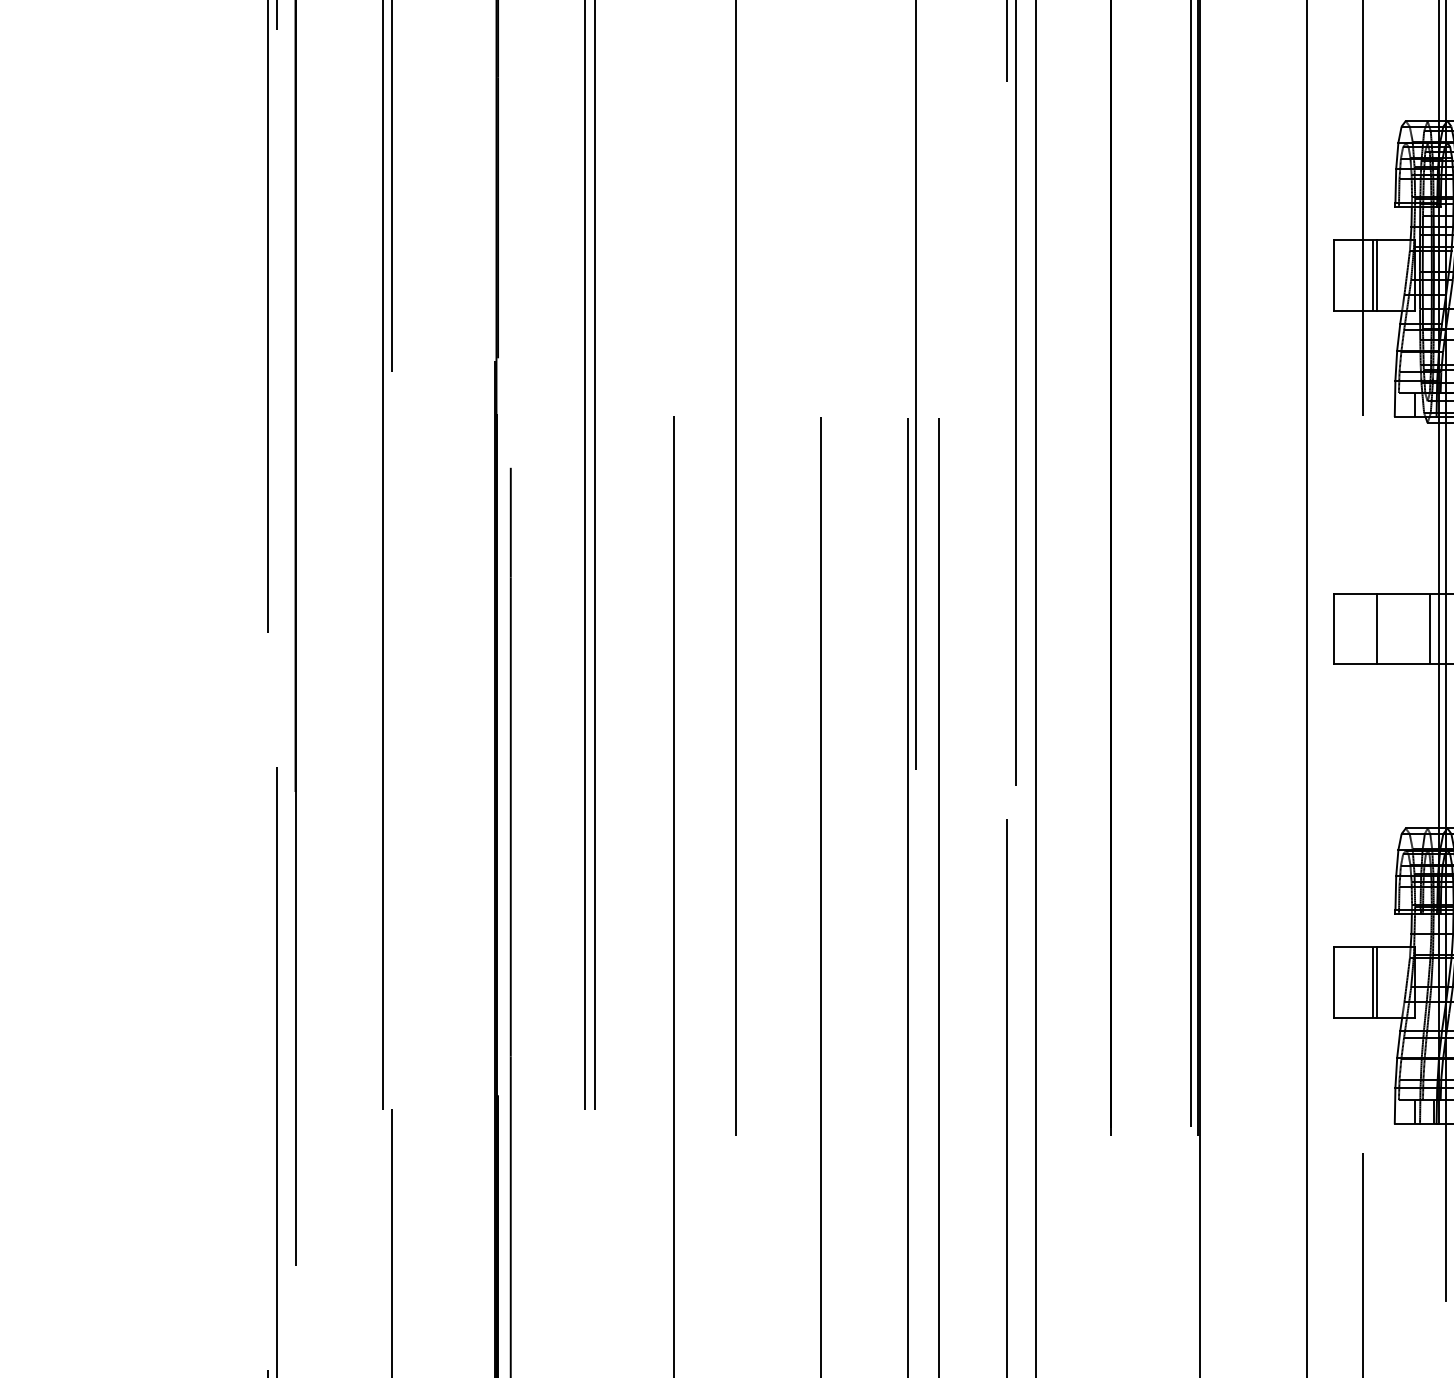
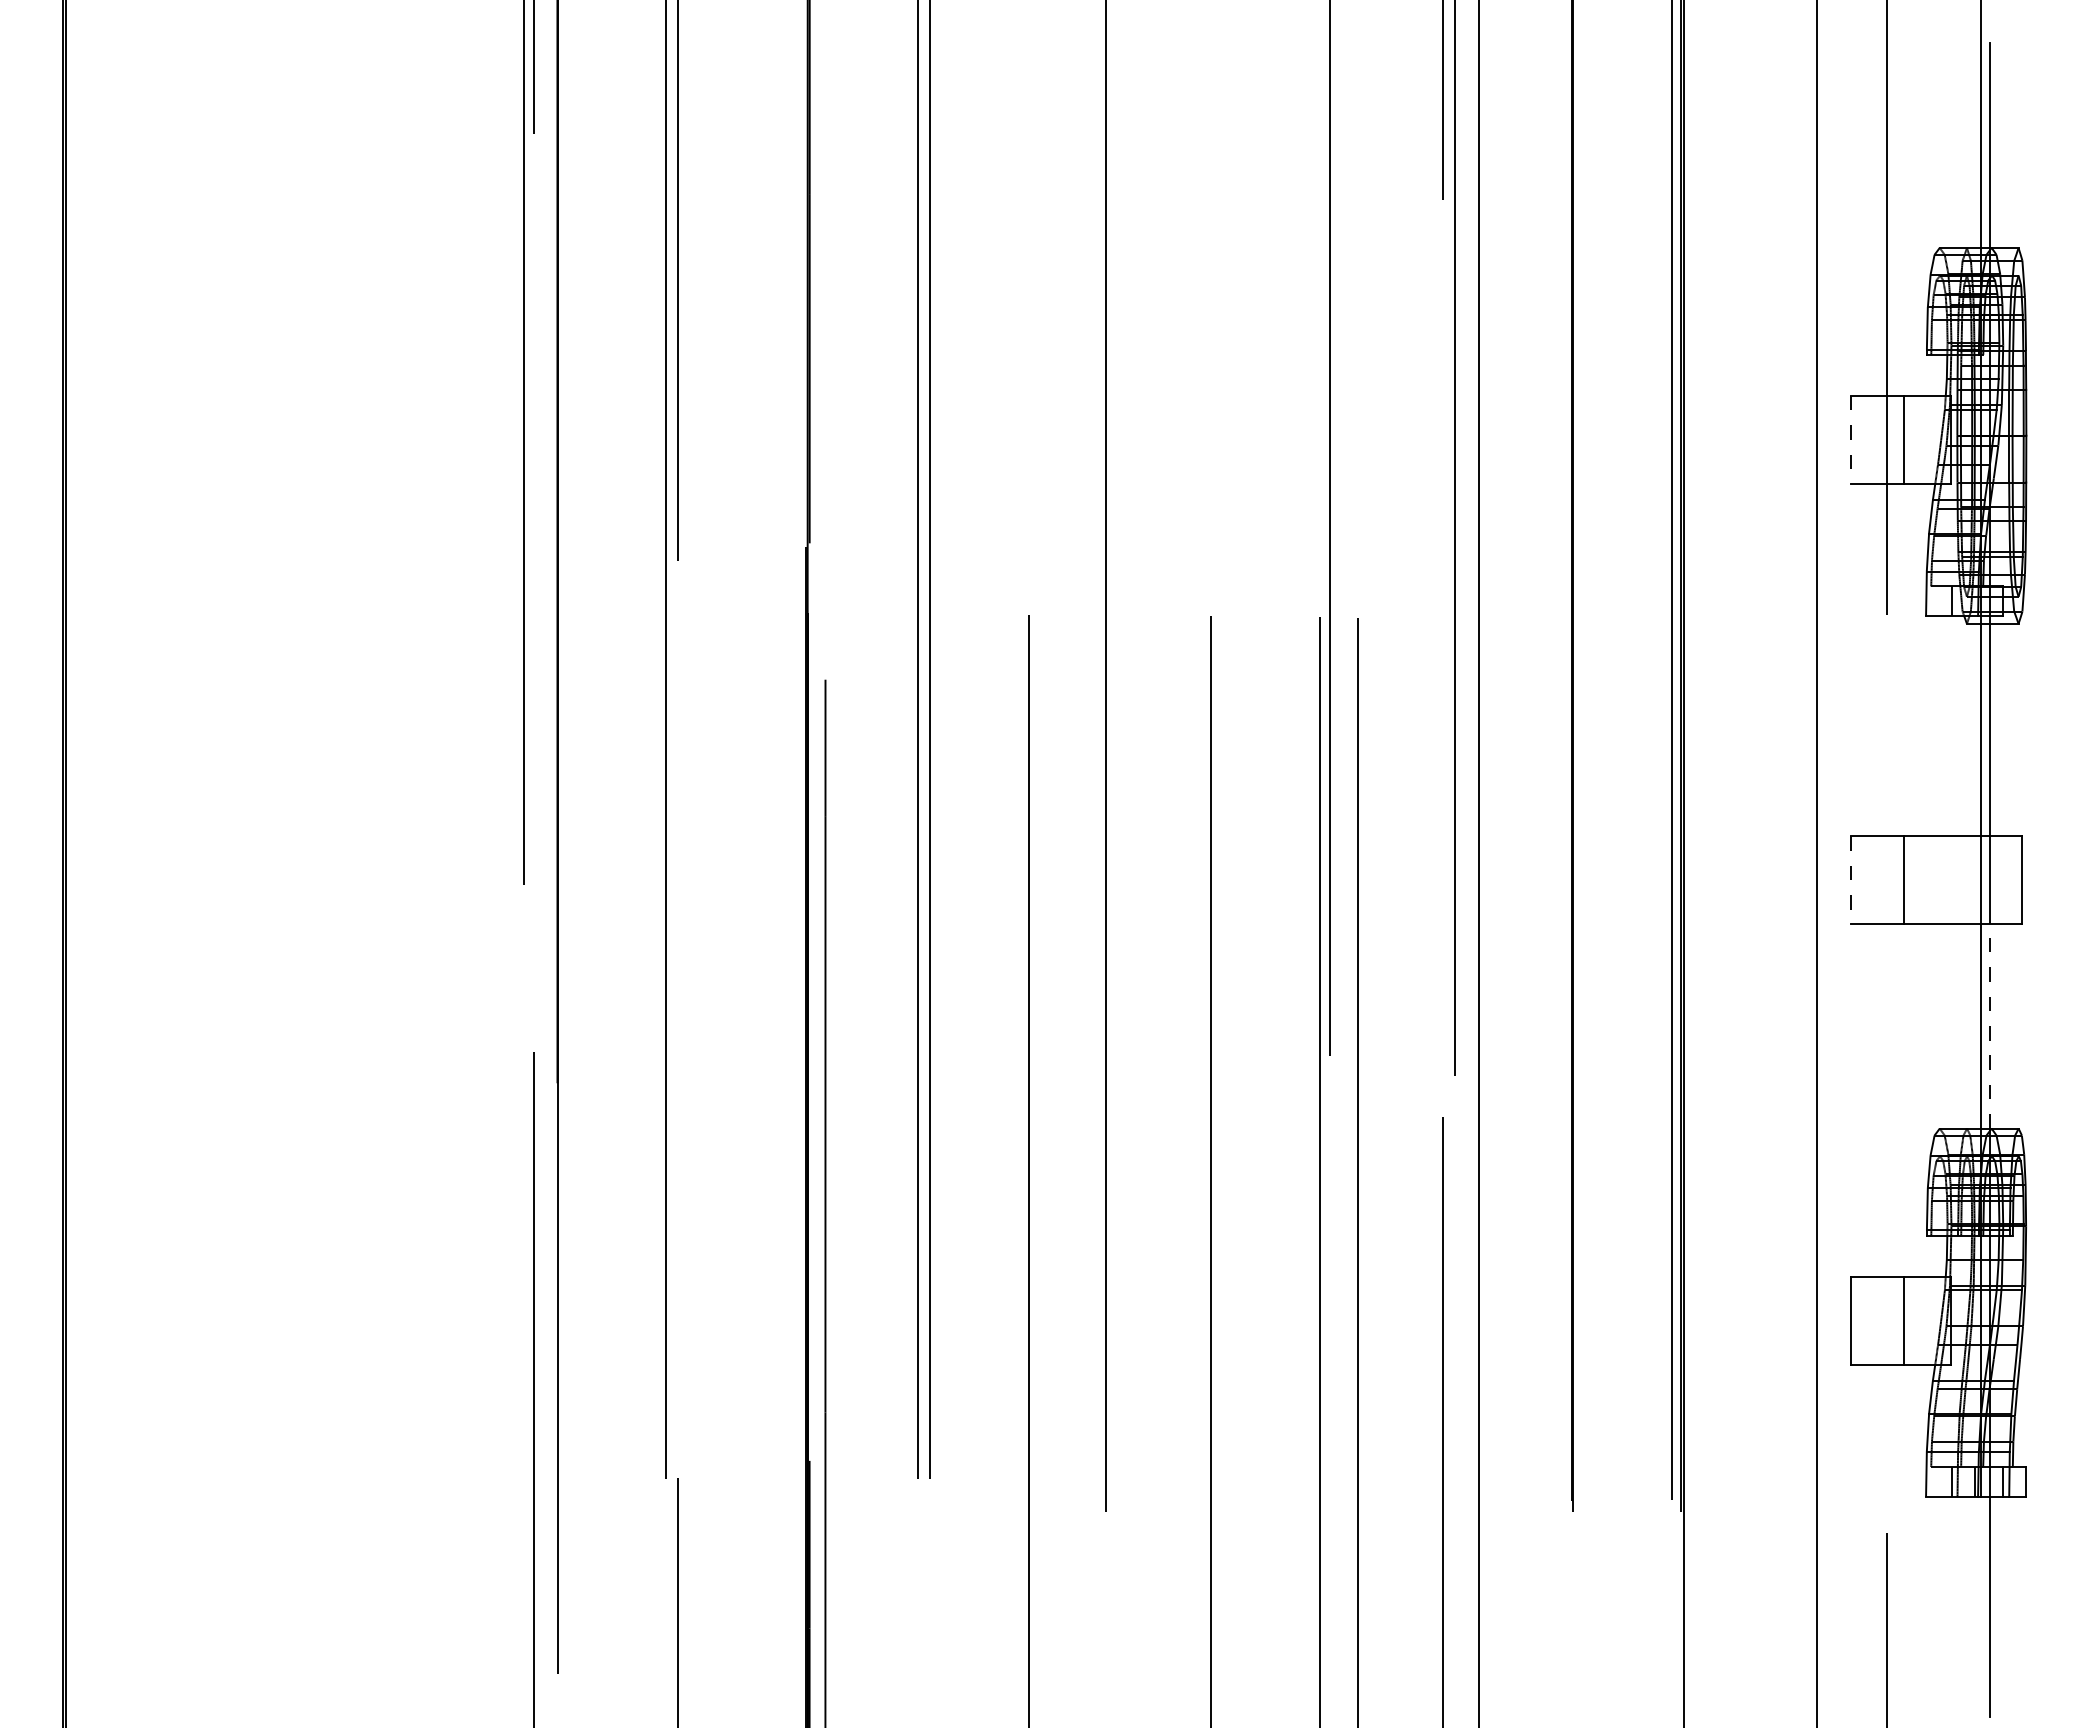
line: (1372, 274) -> (1898, 439), removed
line: (1334, 275) -> (1850, 440), solid -> dashed
line: (1334, 629) -> (1850, 880), solid -> dashed
line: (1430, 629) -> (1970, 880), removed
line: (1445, 745) -> (1989, 1025), solid -> dashed
line: (1372, 982) -> (1898, 1320), removed

